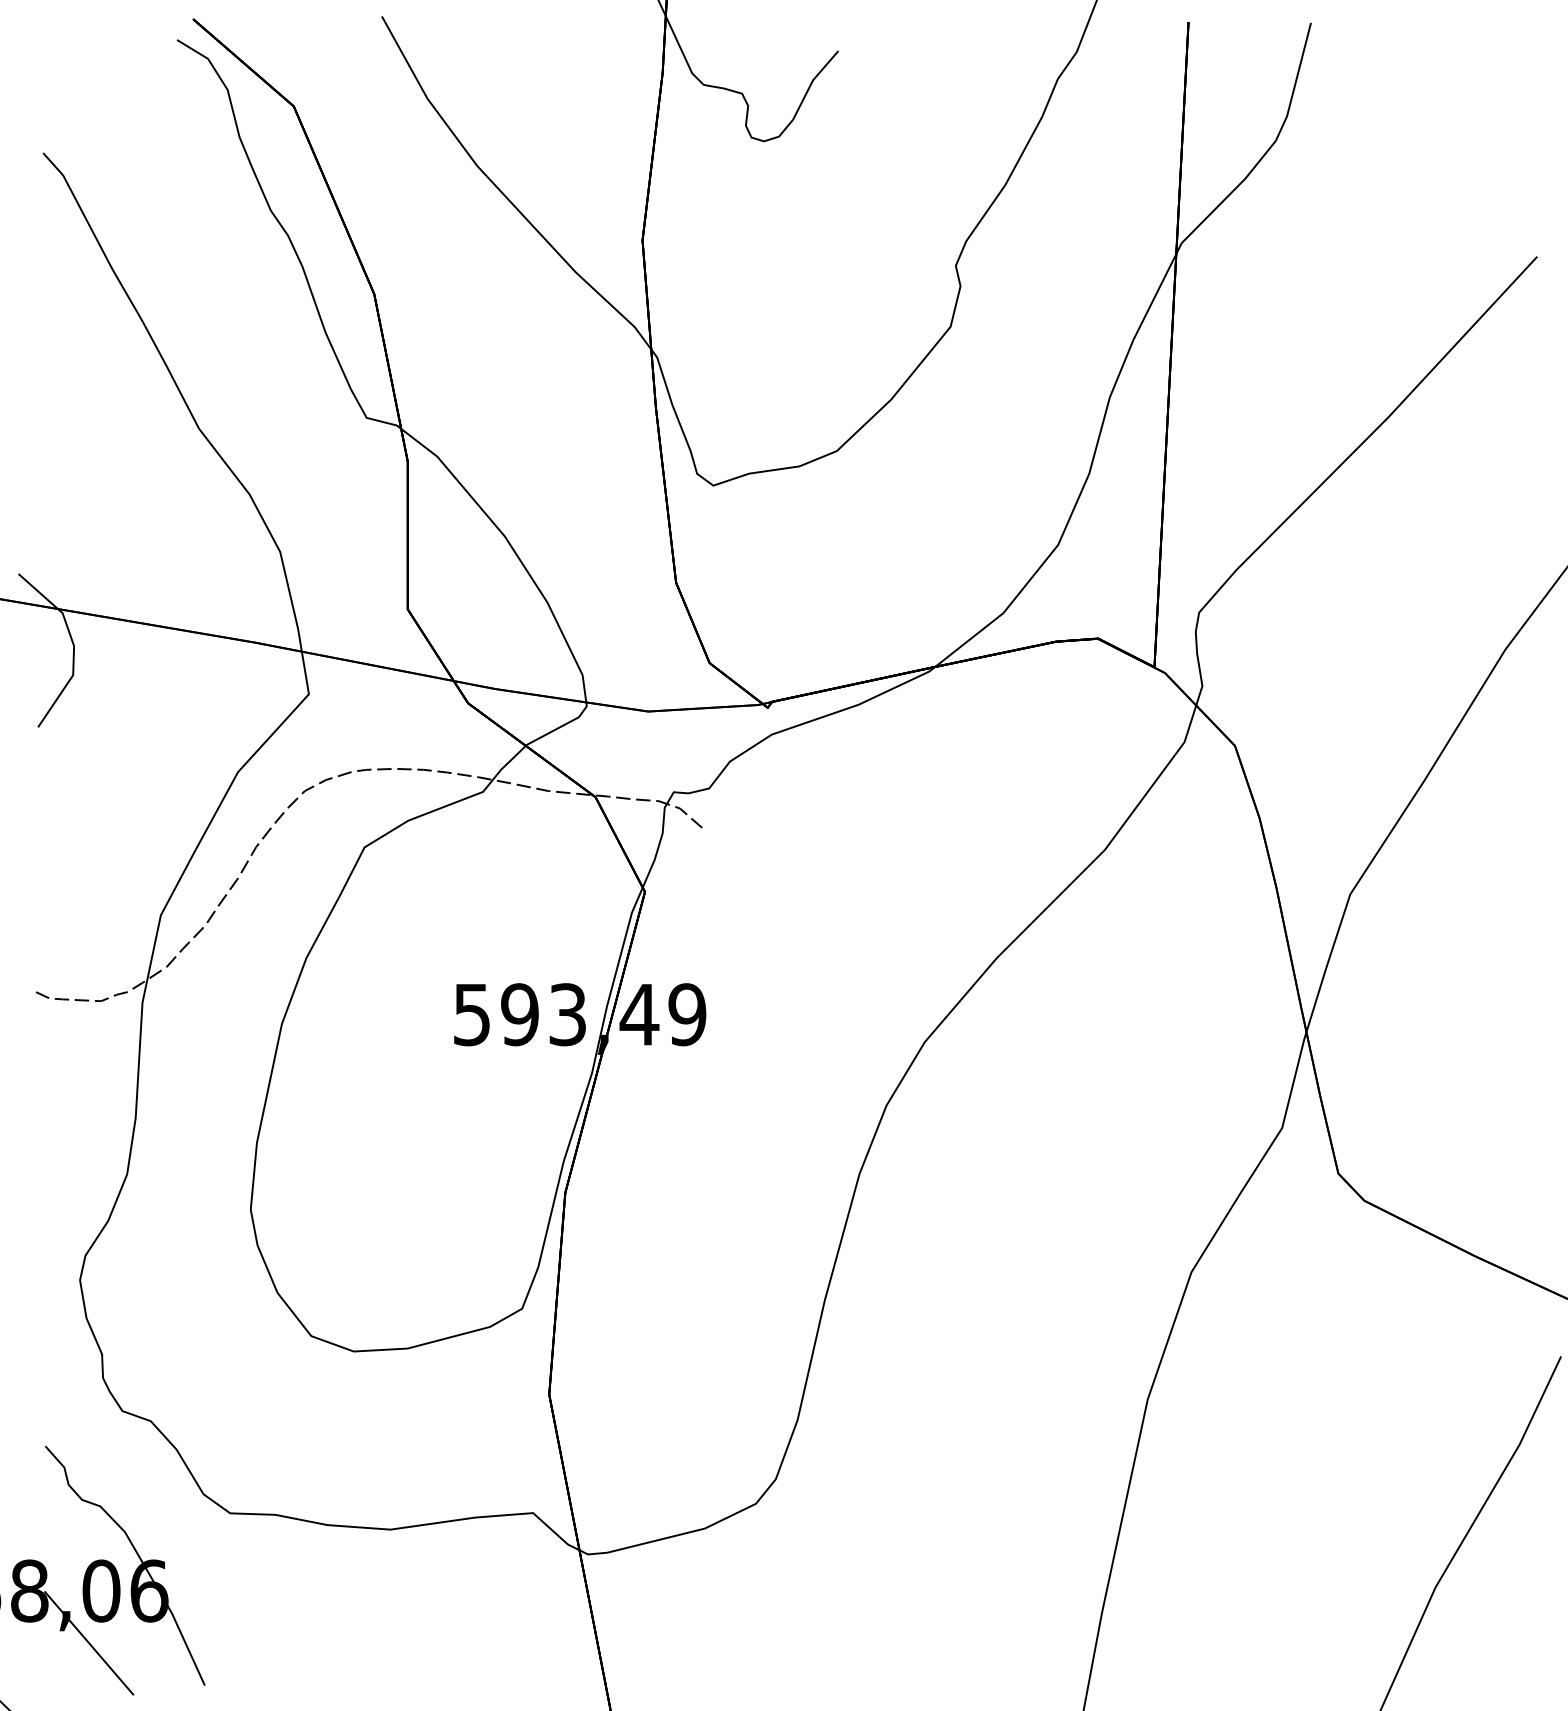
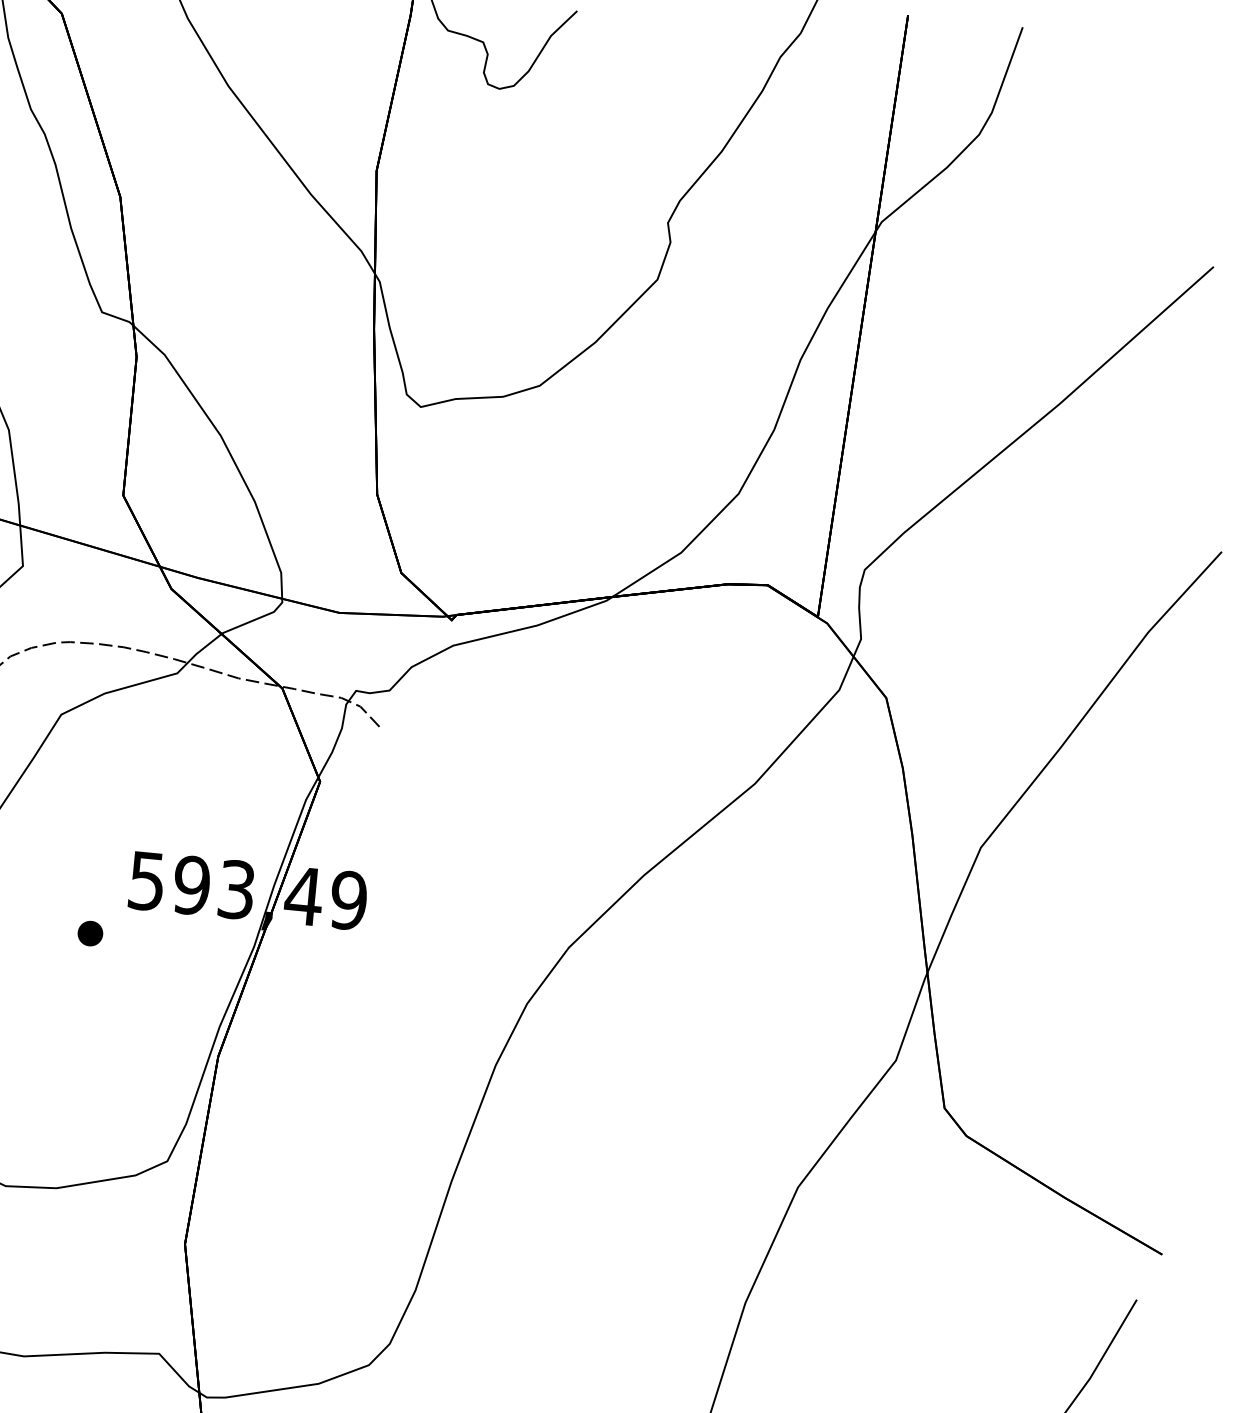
part: (417, 1075) -> (90, 933), added

